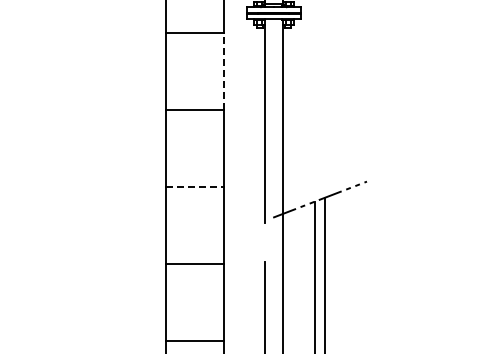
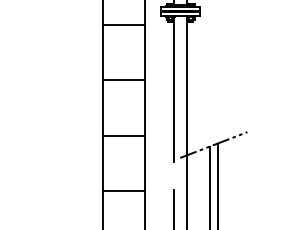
line: (223, 71) -> (144, 53), dashed -> solid
line: (194, 186) -> (123, 135), dashed -> solid

